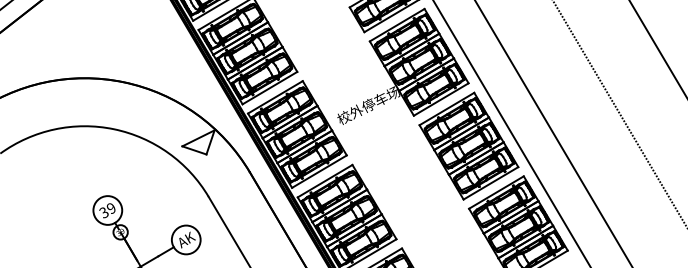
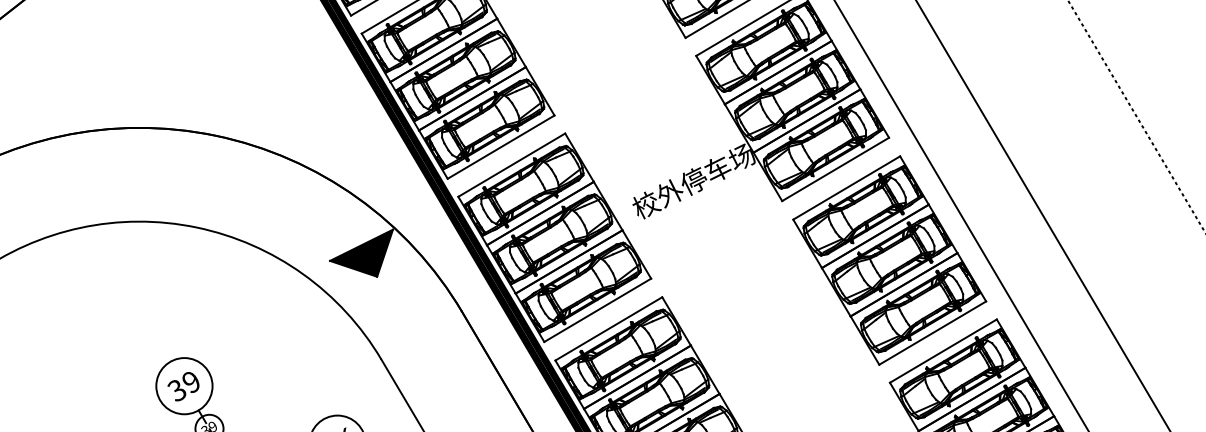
fill: (198, 142) -> (361, 253), added

